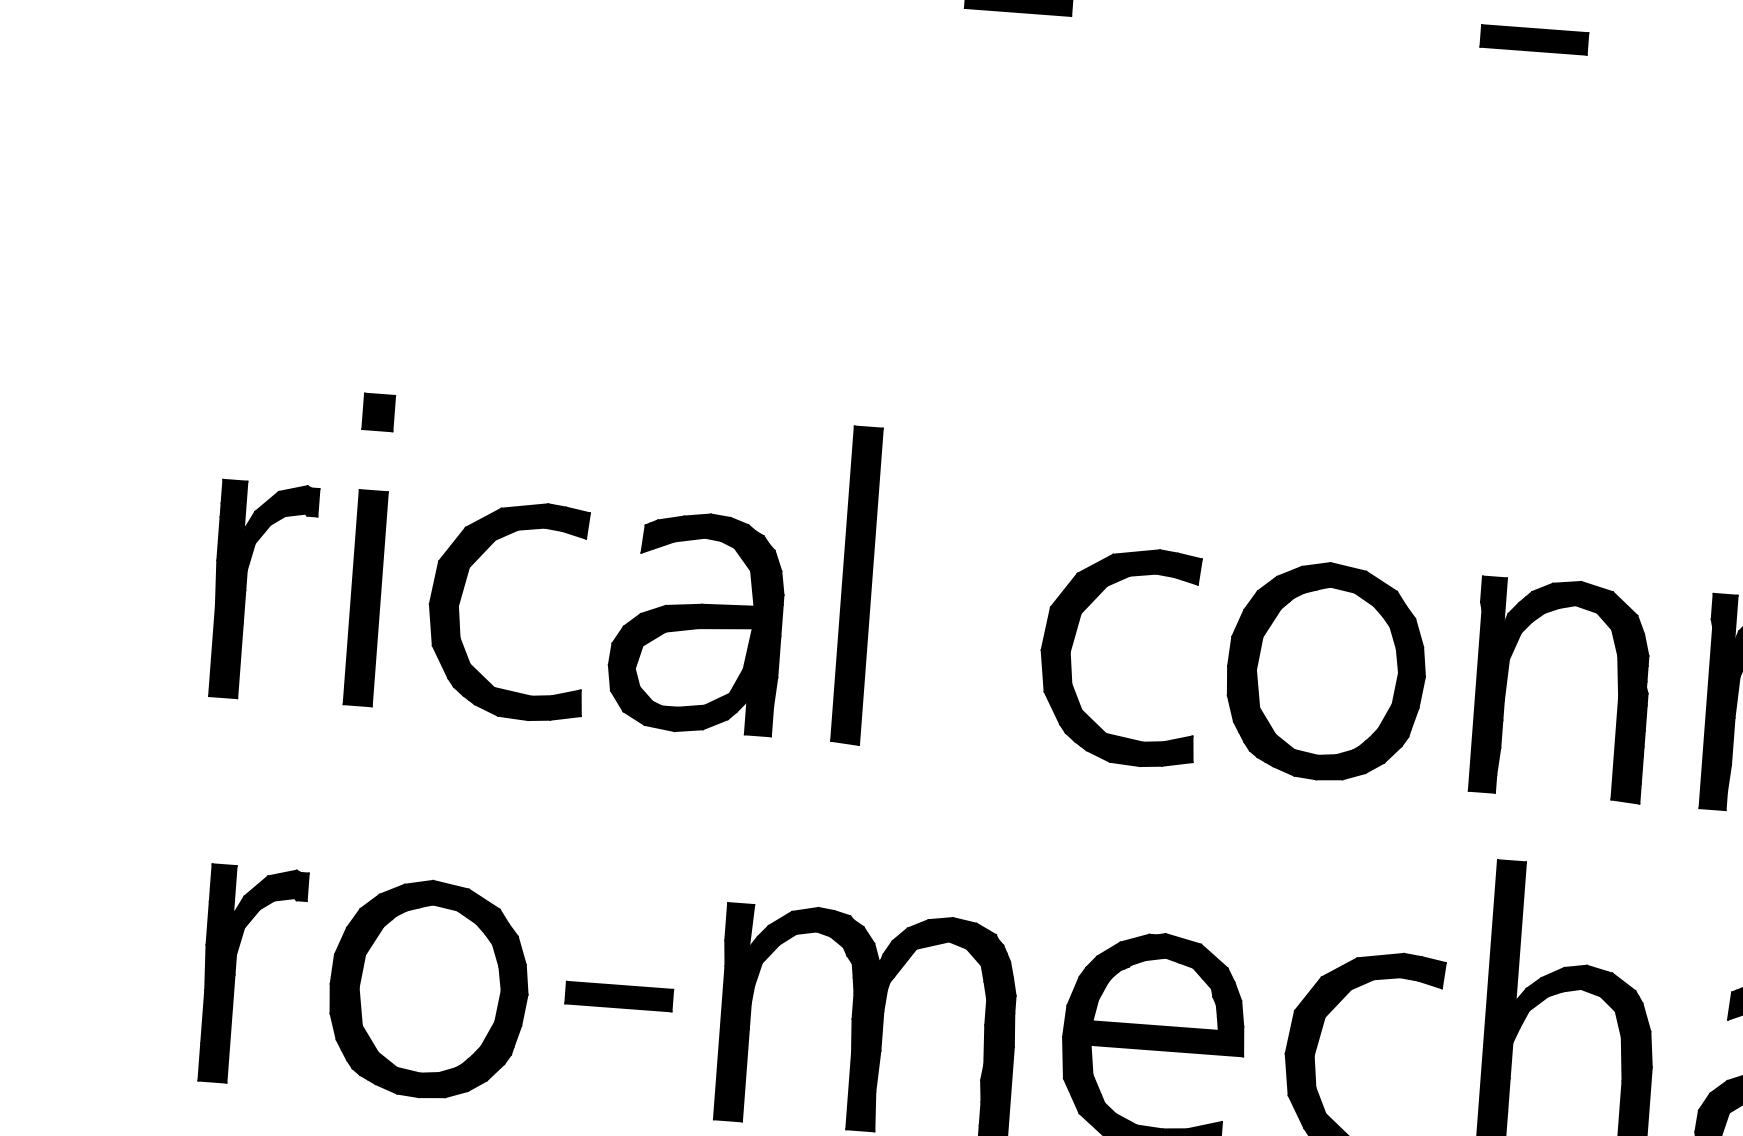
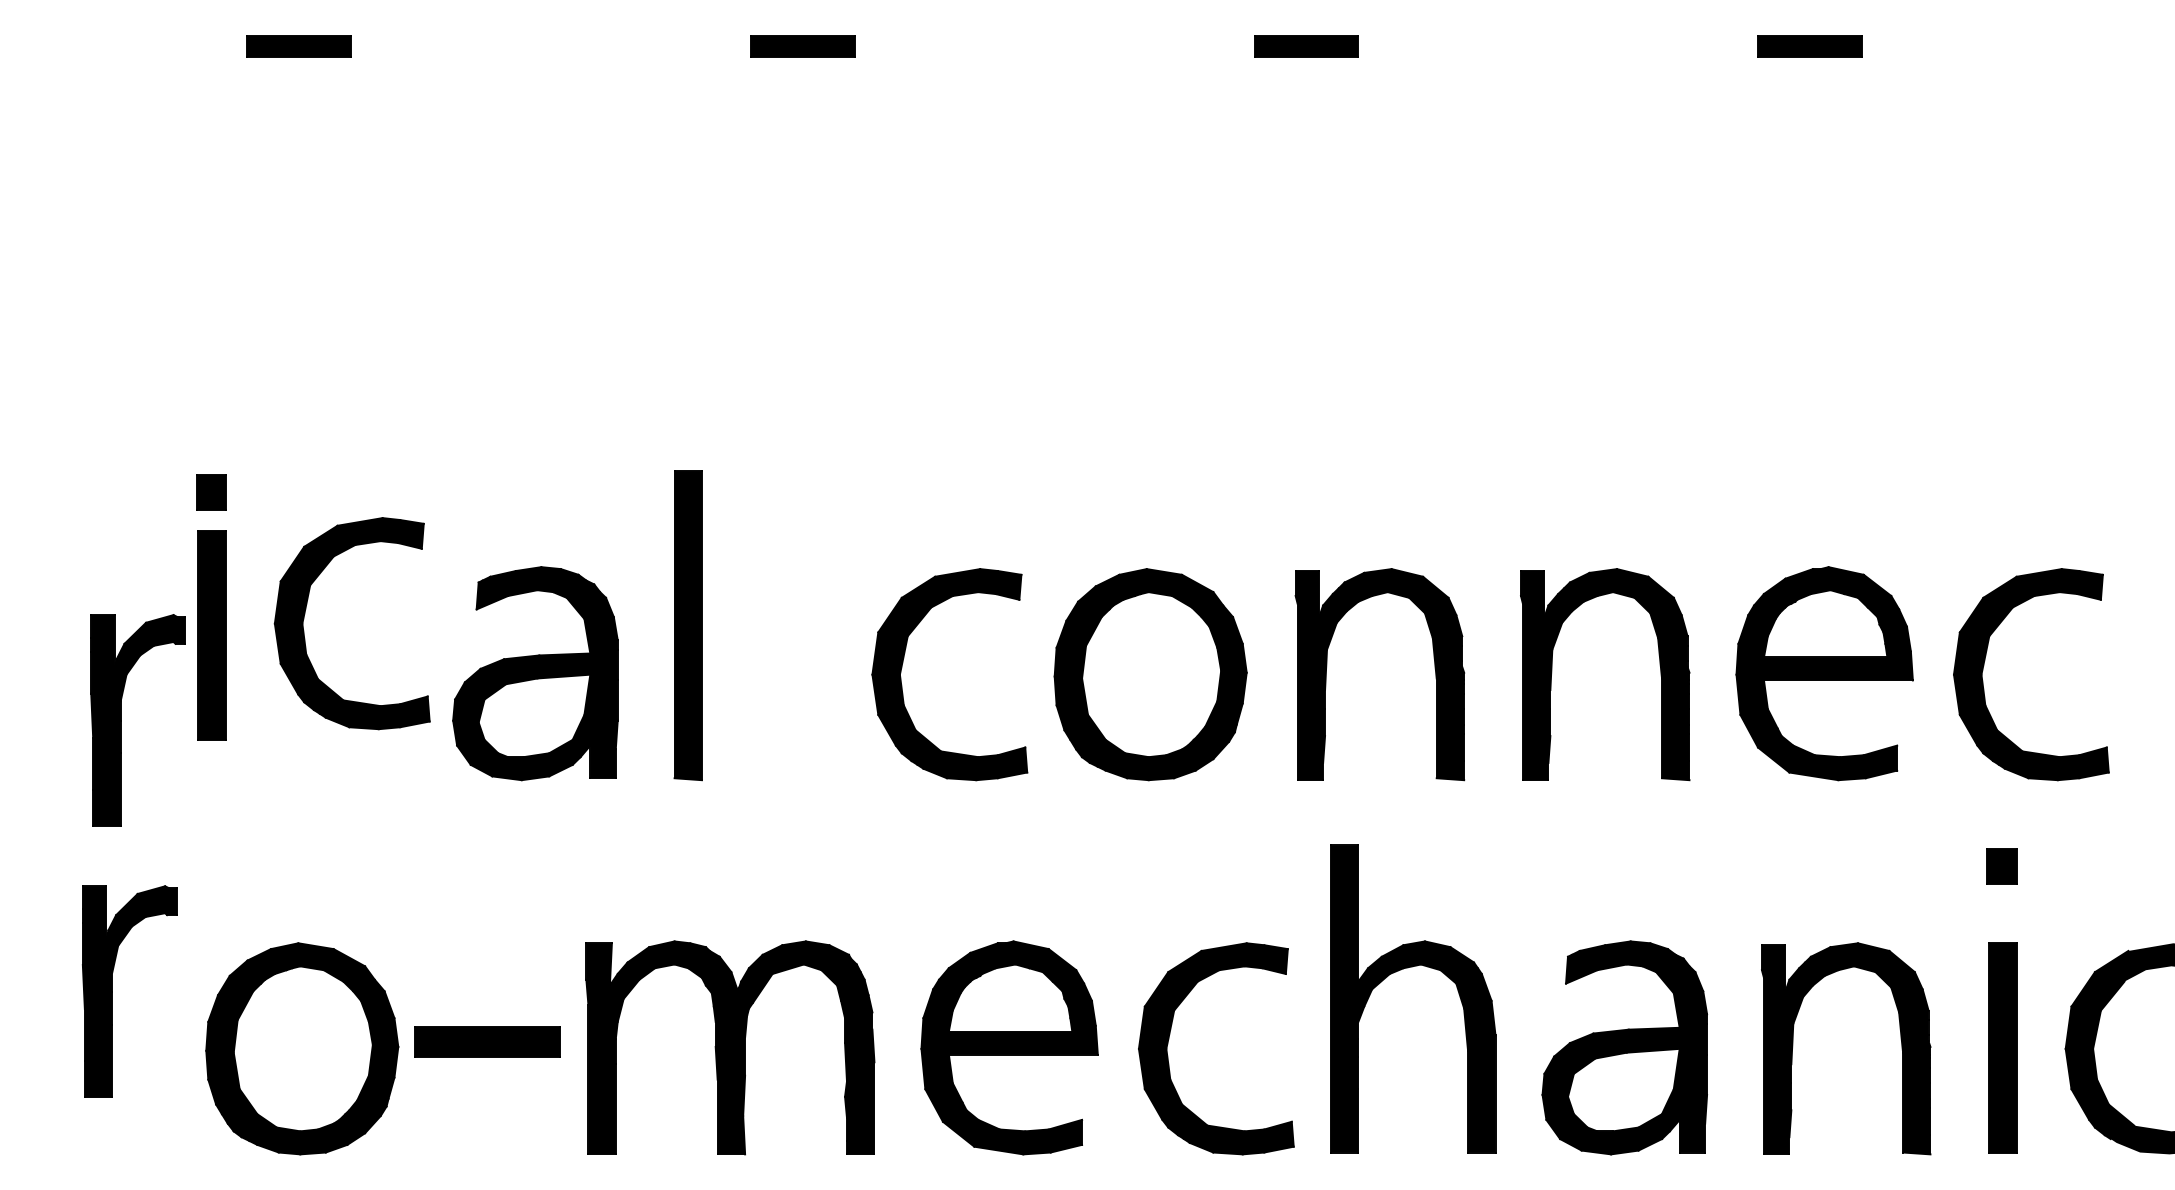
part: (246, 590) -> (121, 720), moved
part: (365, 597) -> (211, 635), moved
part: (461, 597) -> (305, 614), moved
part: (234, 974) -> (112, 991), moved
part: (619, 996) -> (487, 1042), size x1.4

